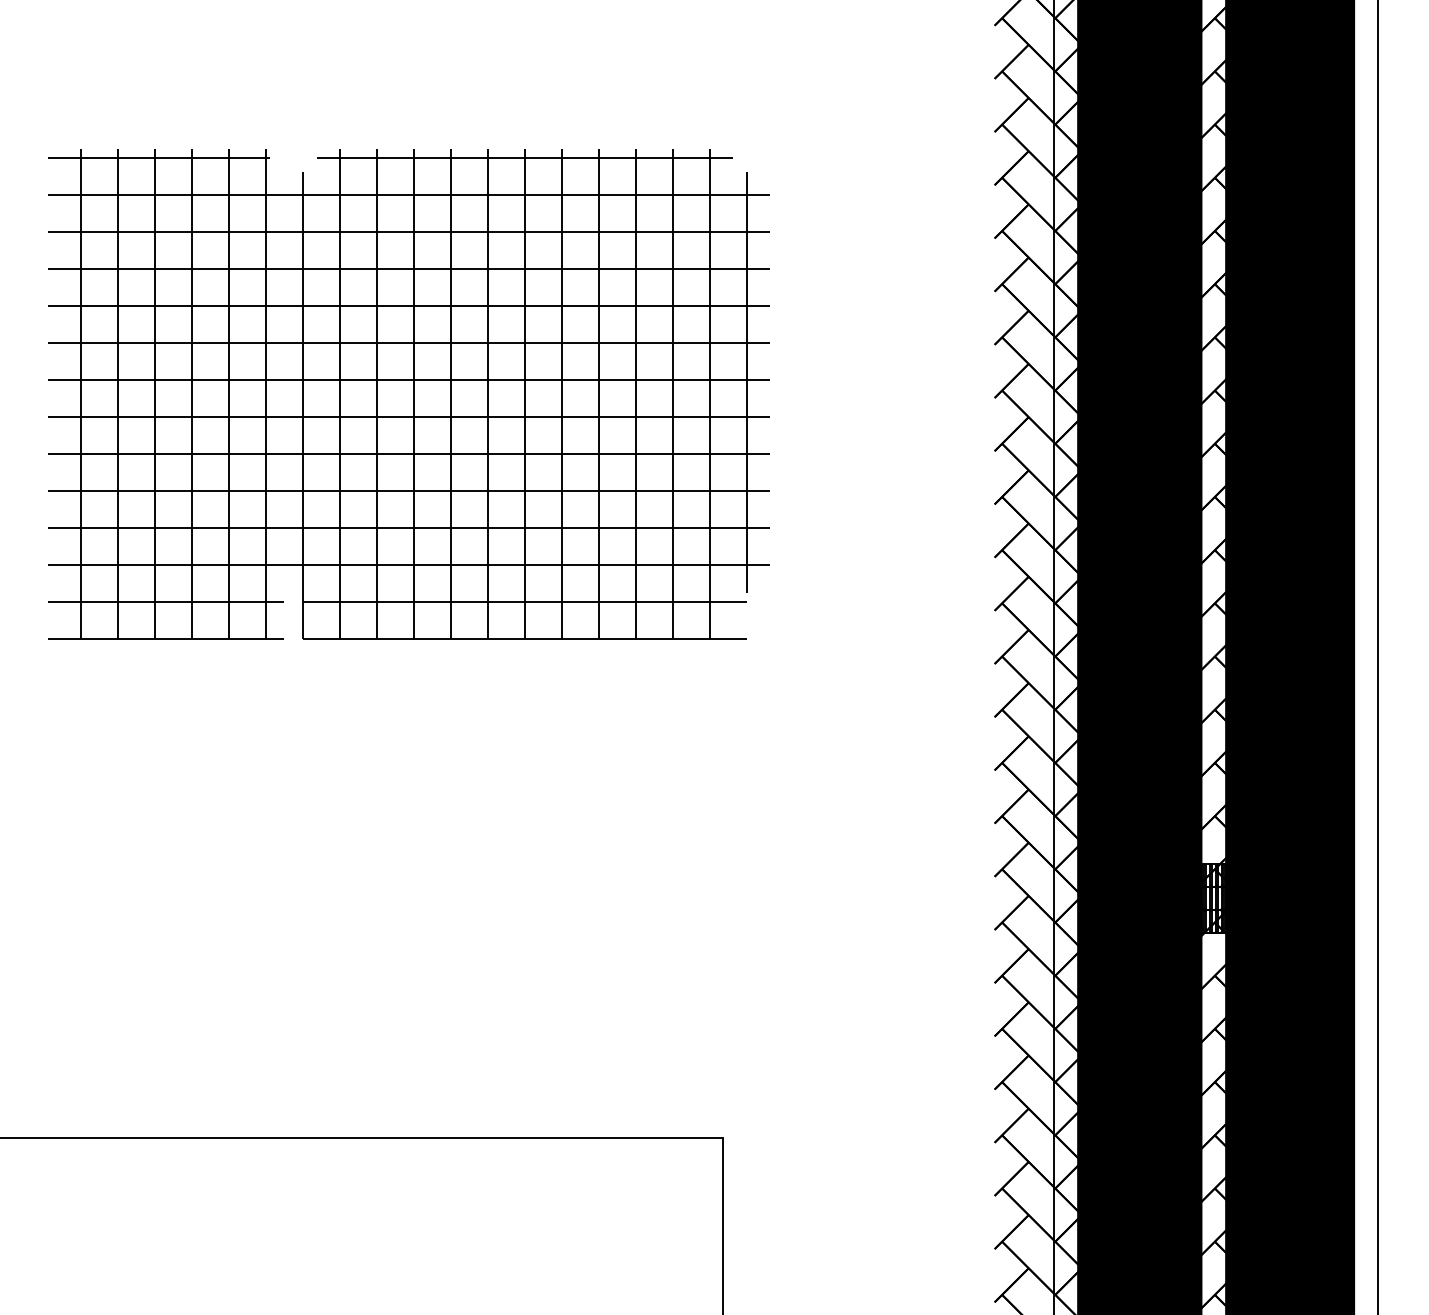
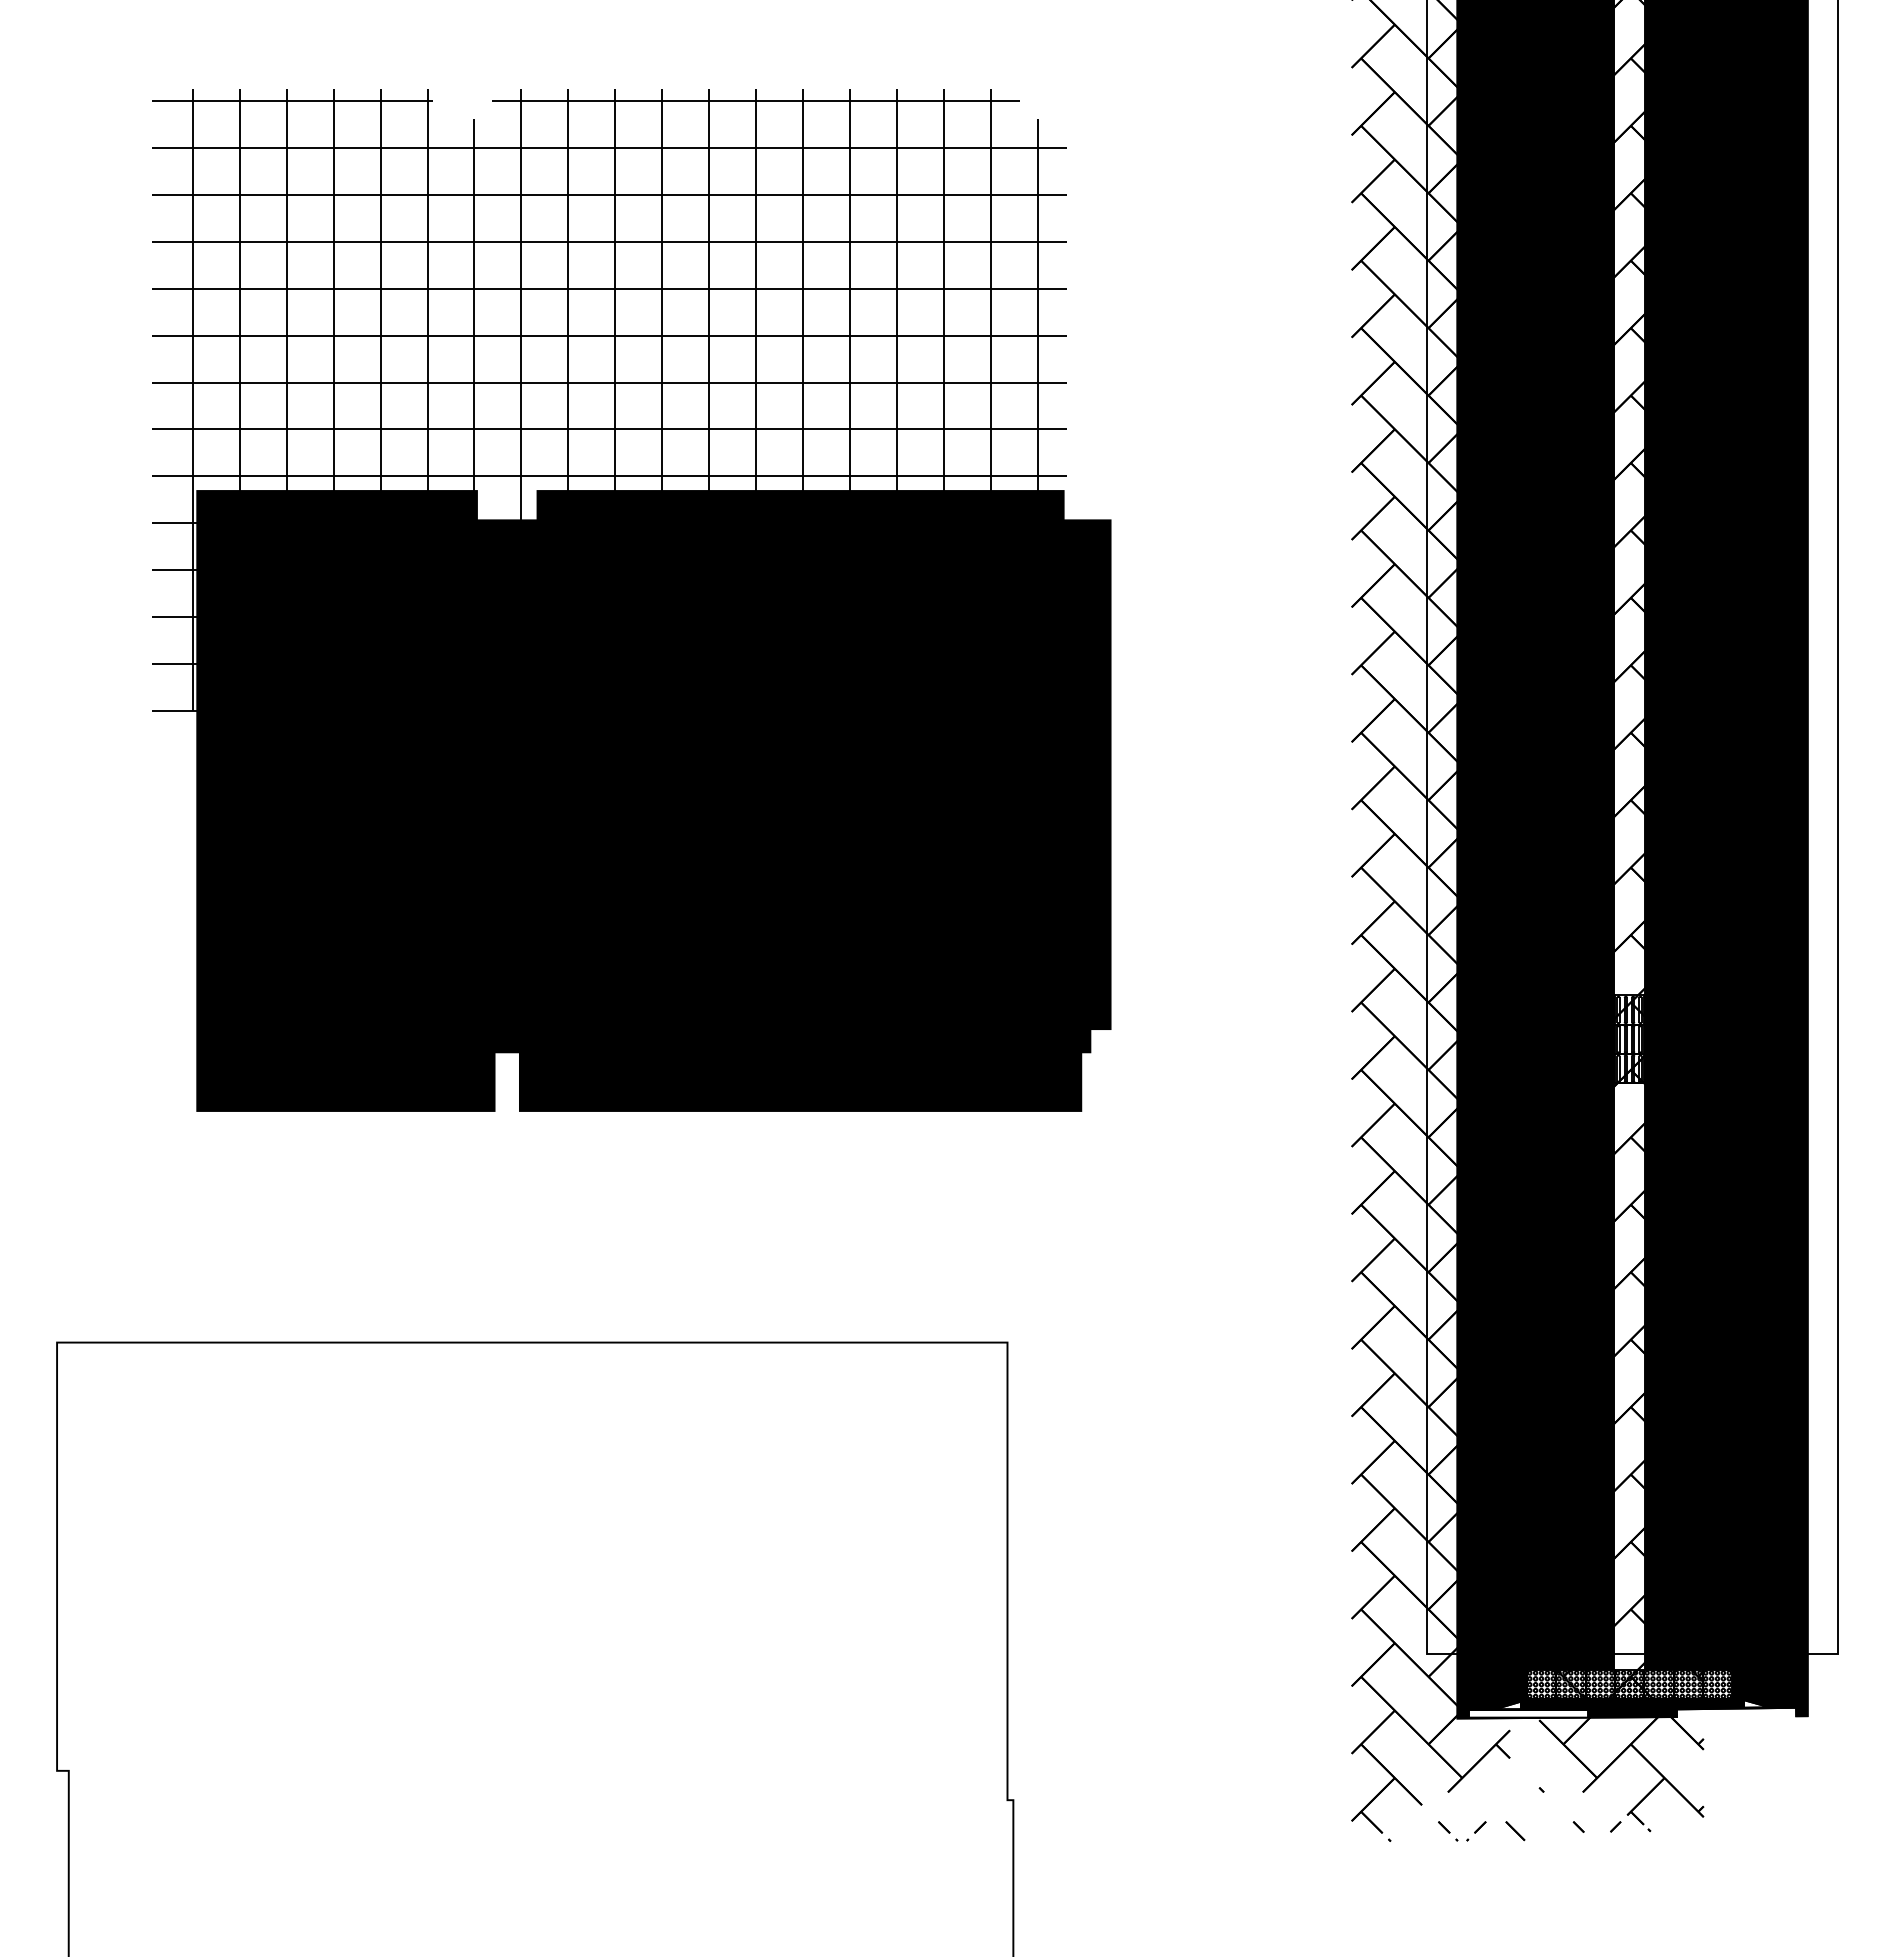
fill: (443, 709) -> (653, 800), added

